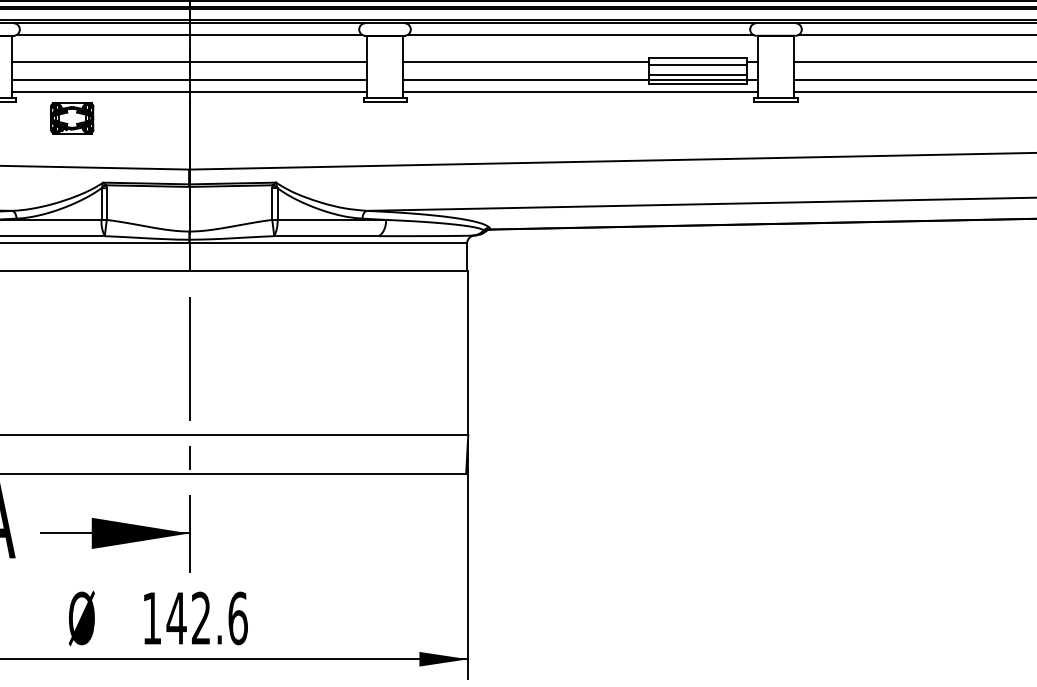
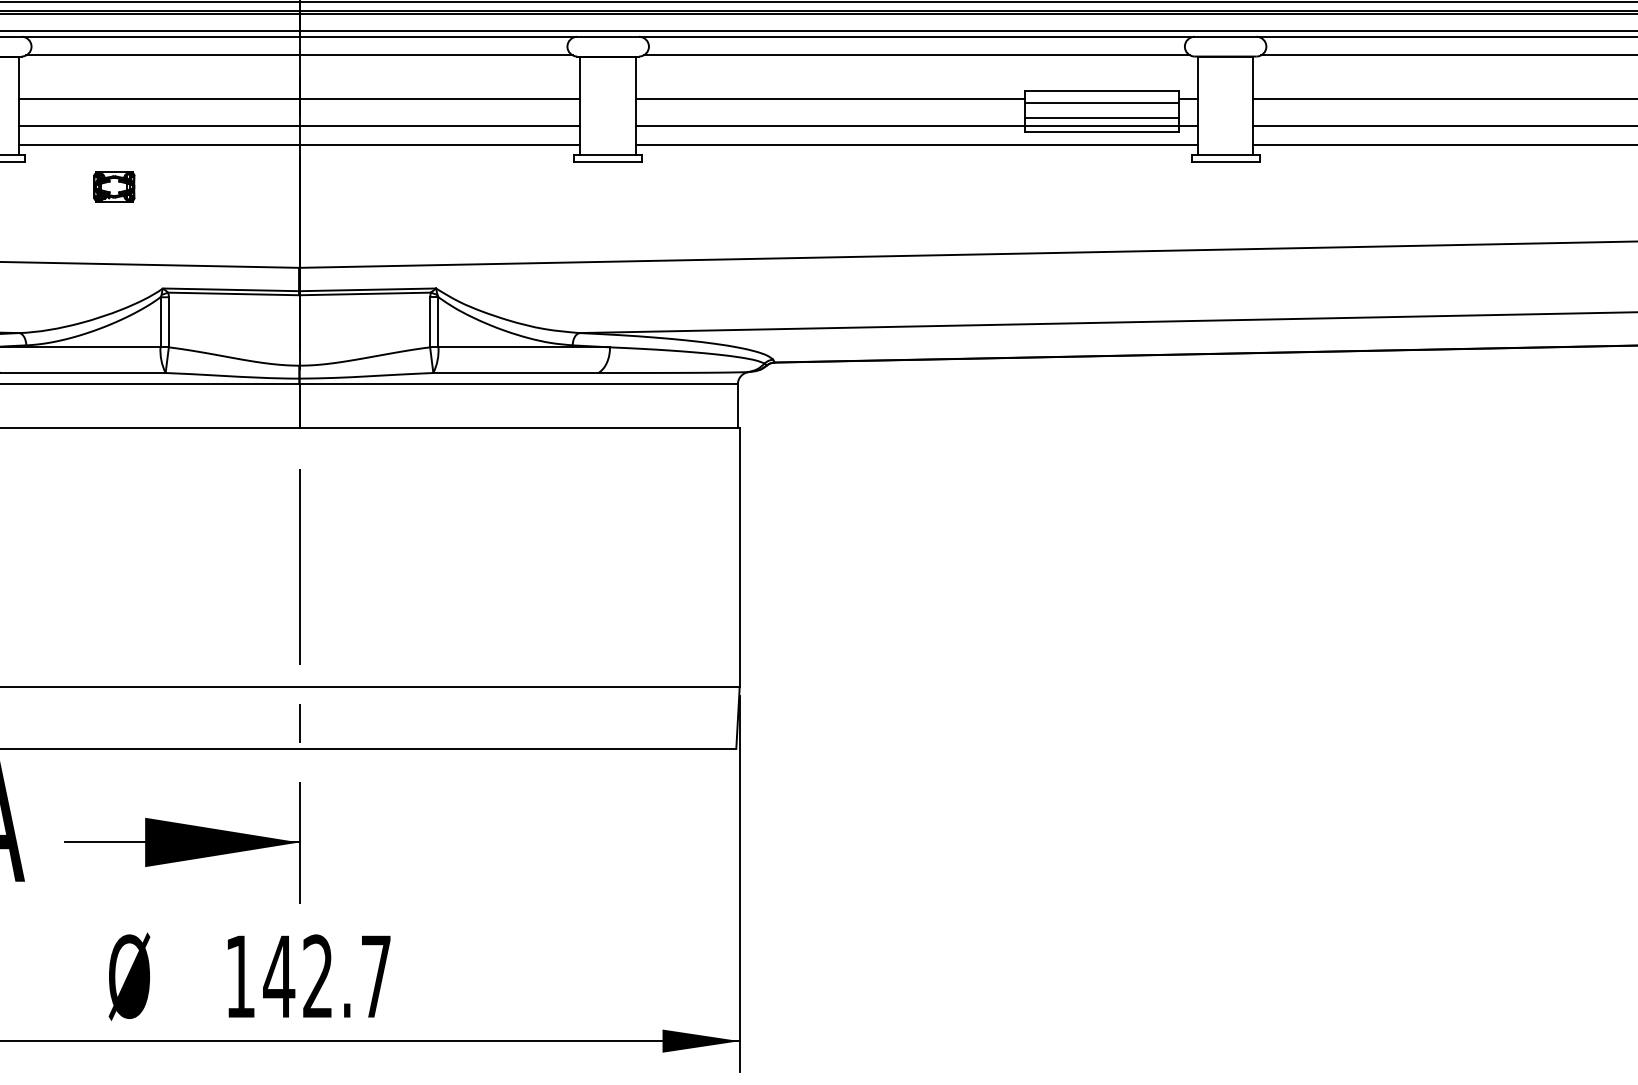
part: (72, 118) -> (114, 187), size x0.6
text: (237, 618) -> (375, 976), 142.6 -> 142.7

